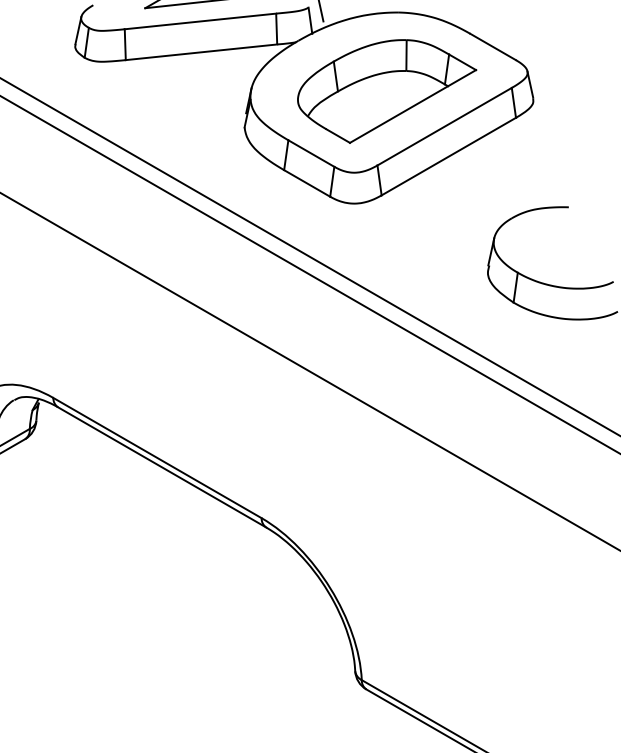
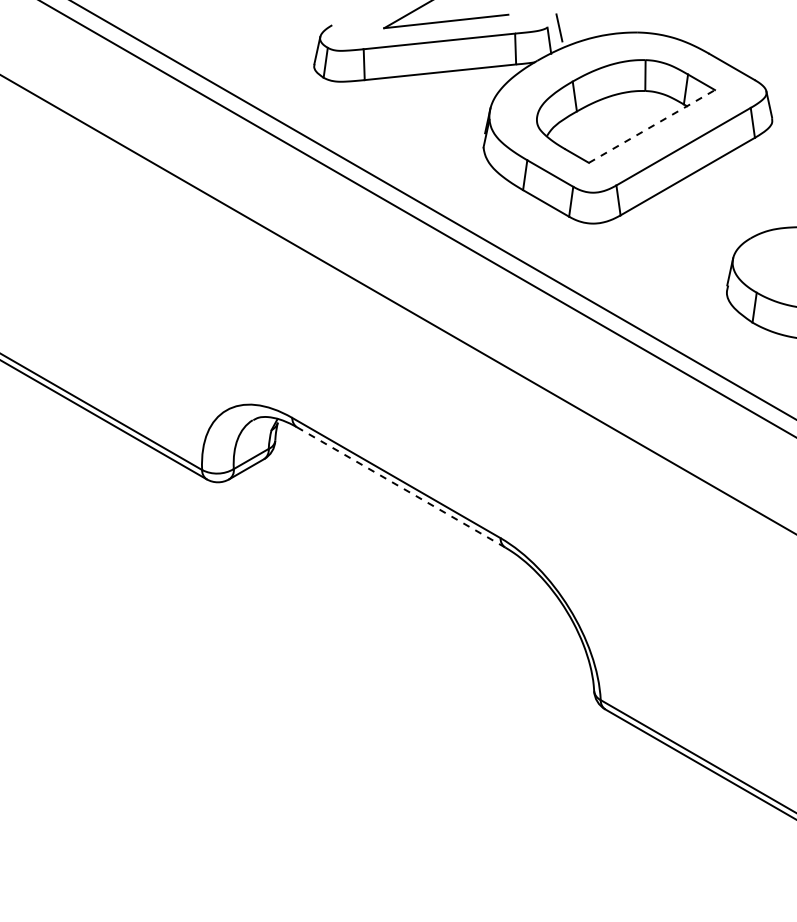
line: (412, 106) -> (651, 126), solid -> dashed
line: (162, 467) -> (401, 487), solid -> dashed

